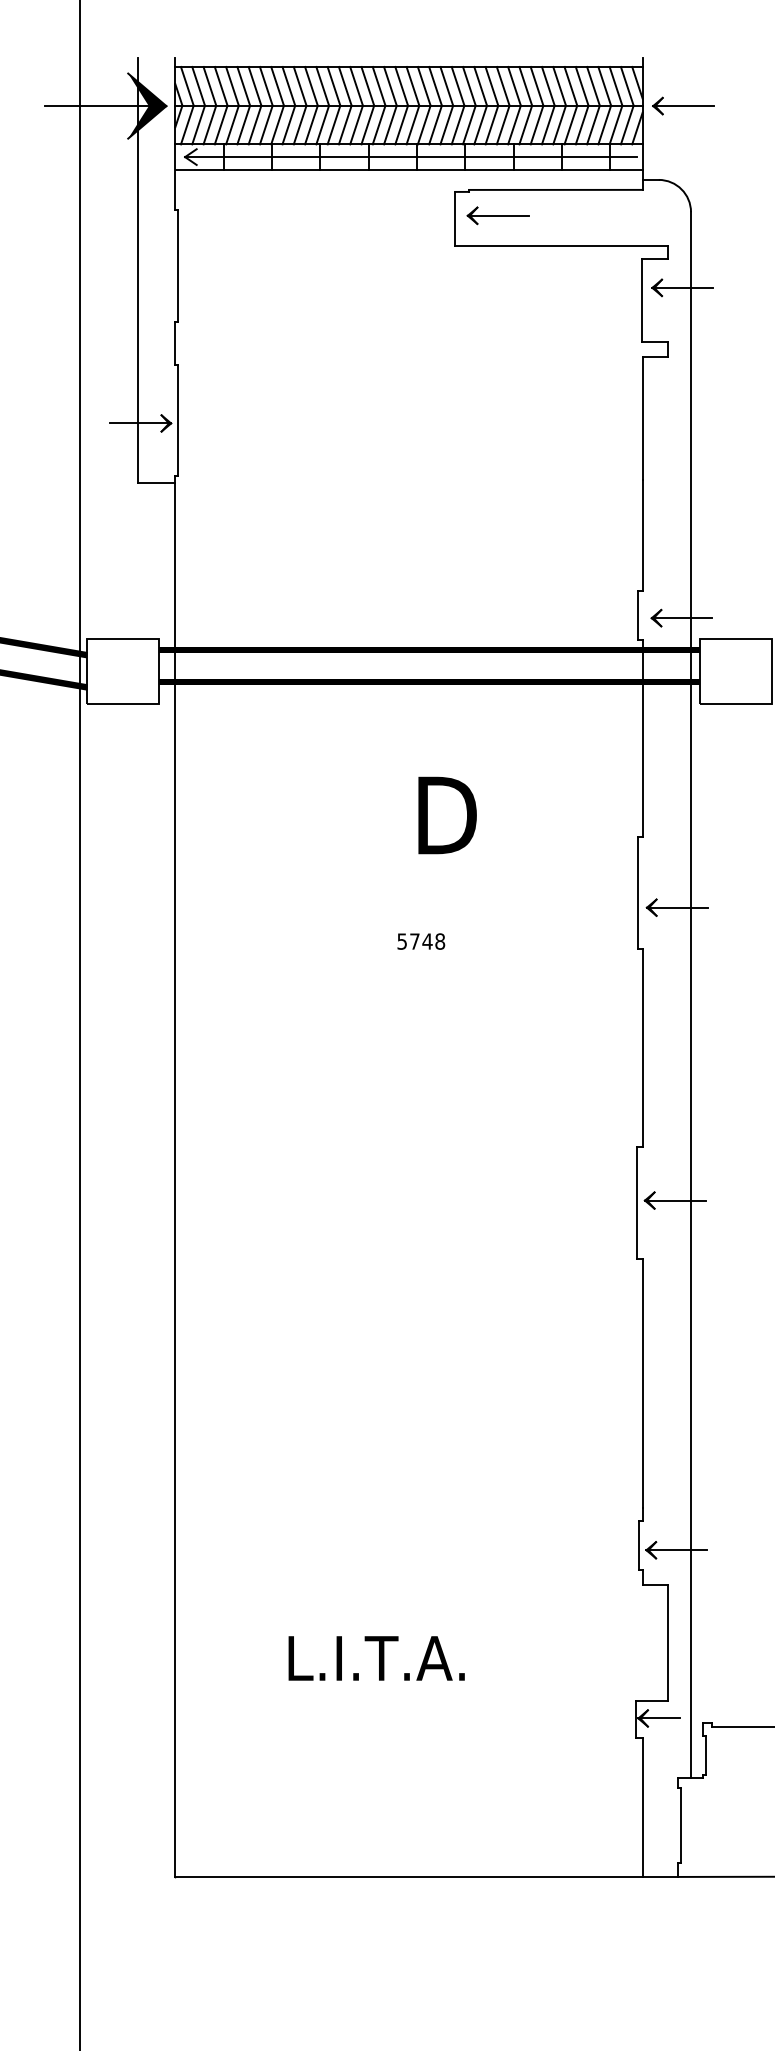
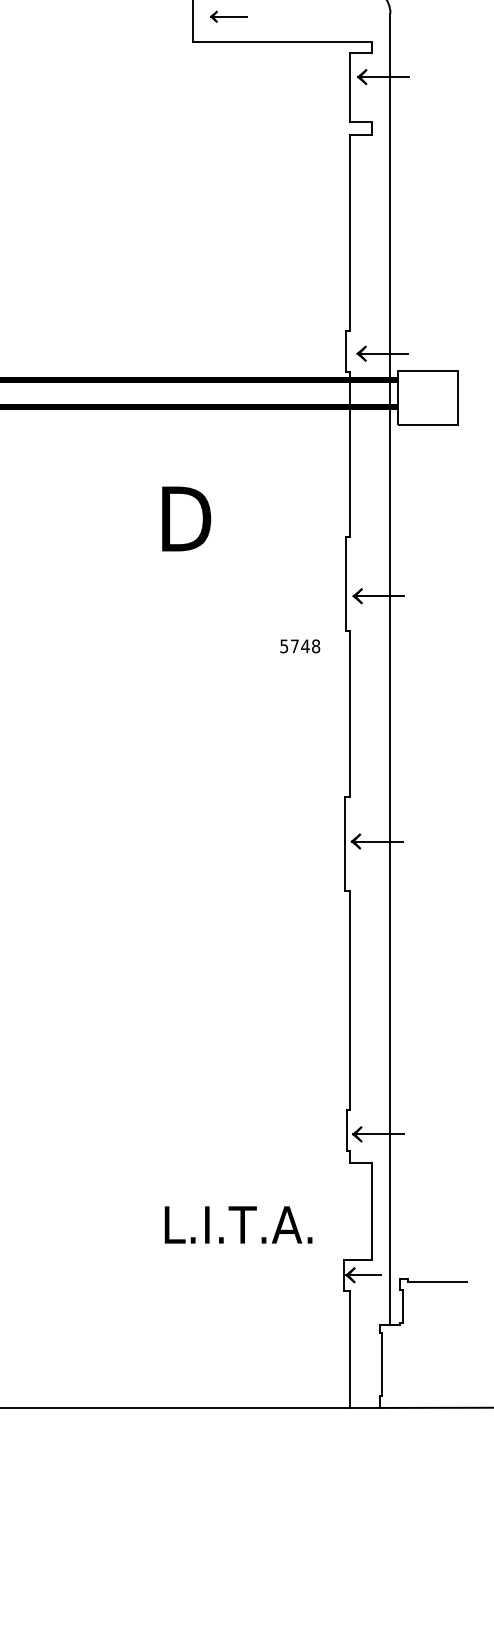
part: (497, 215) -> (228, 16), size x0.7
text: (421, 941) -> (300, 646), moved
text: (376, 1658) -> (238, 1225), moved

